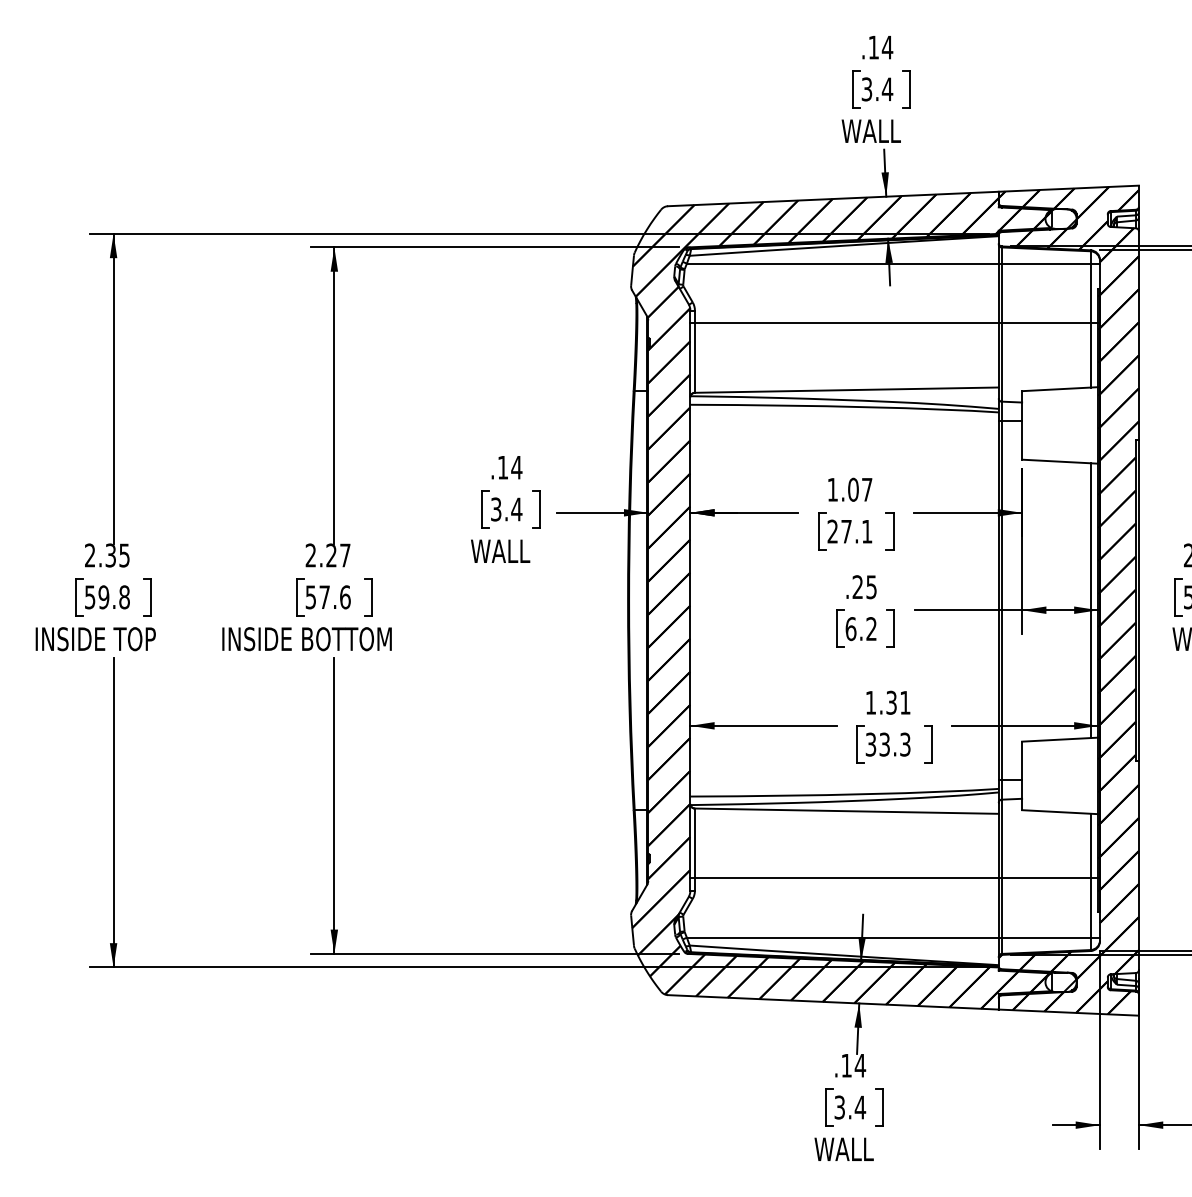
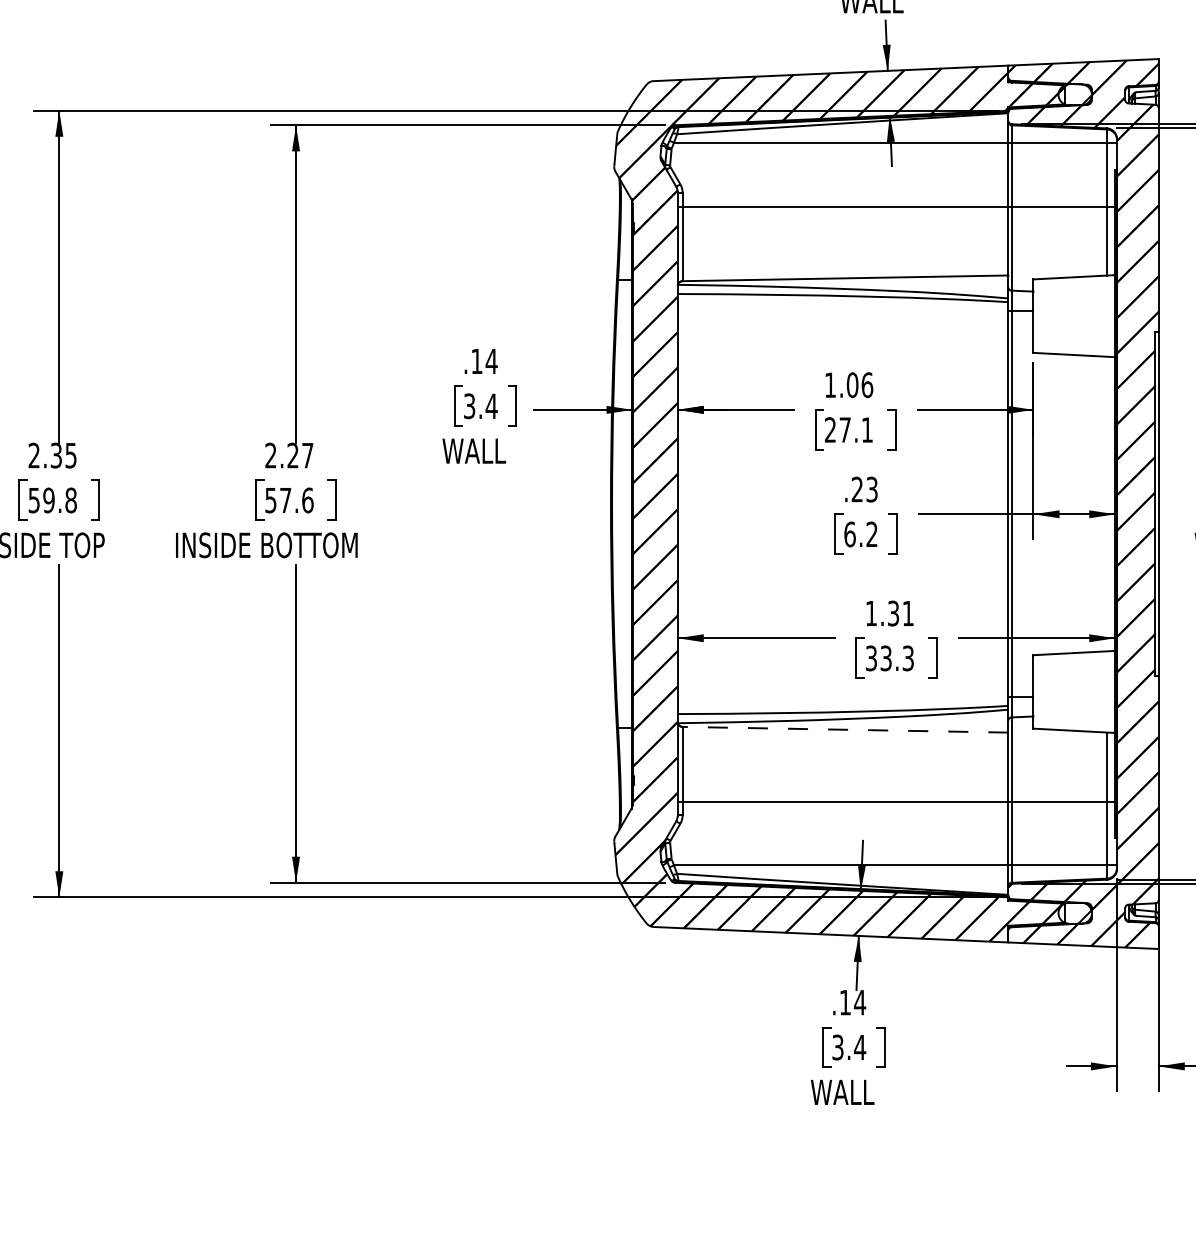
text: (867, 489) -> (867, 384), 1.07 -> 1.06
text: (871, 586) -> (871, 488), .25 -> .23
line: (1090, 600) -> (1106, 503), removed
line: (846, 811) -> (845, 730), solid -> dashed

